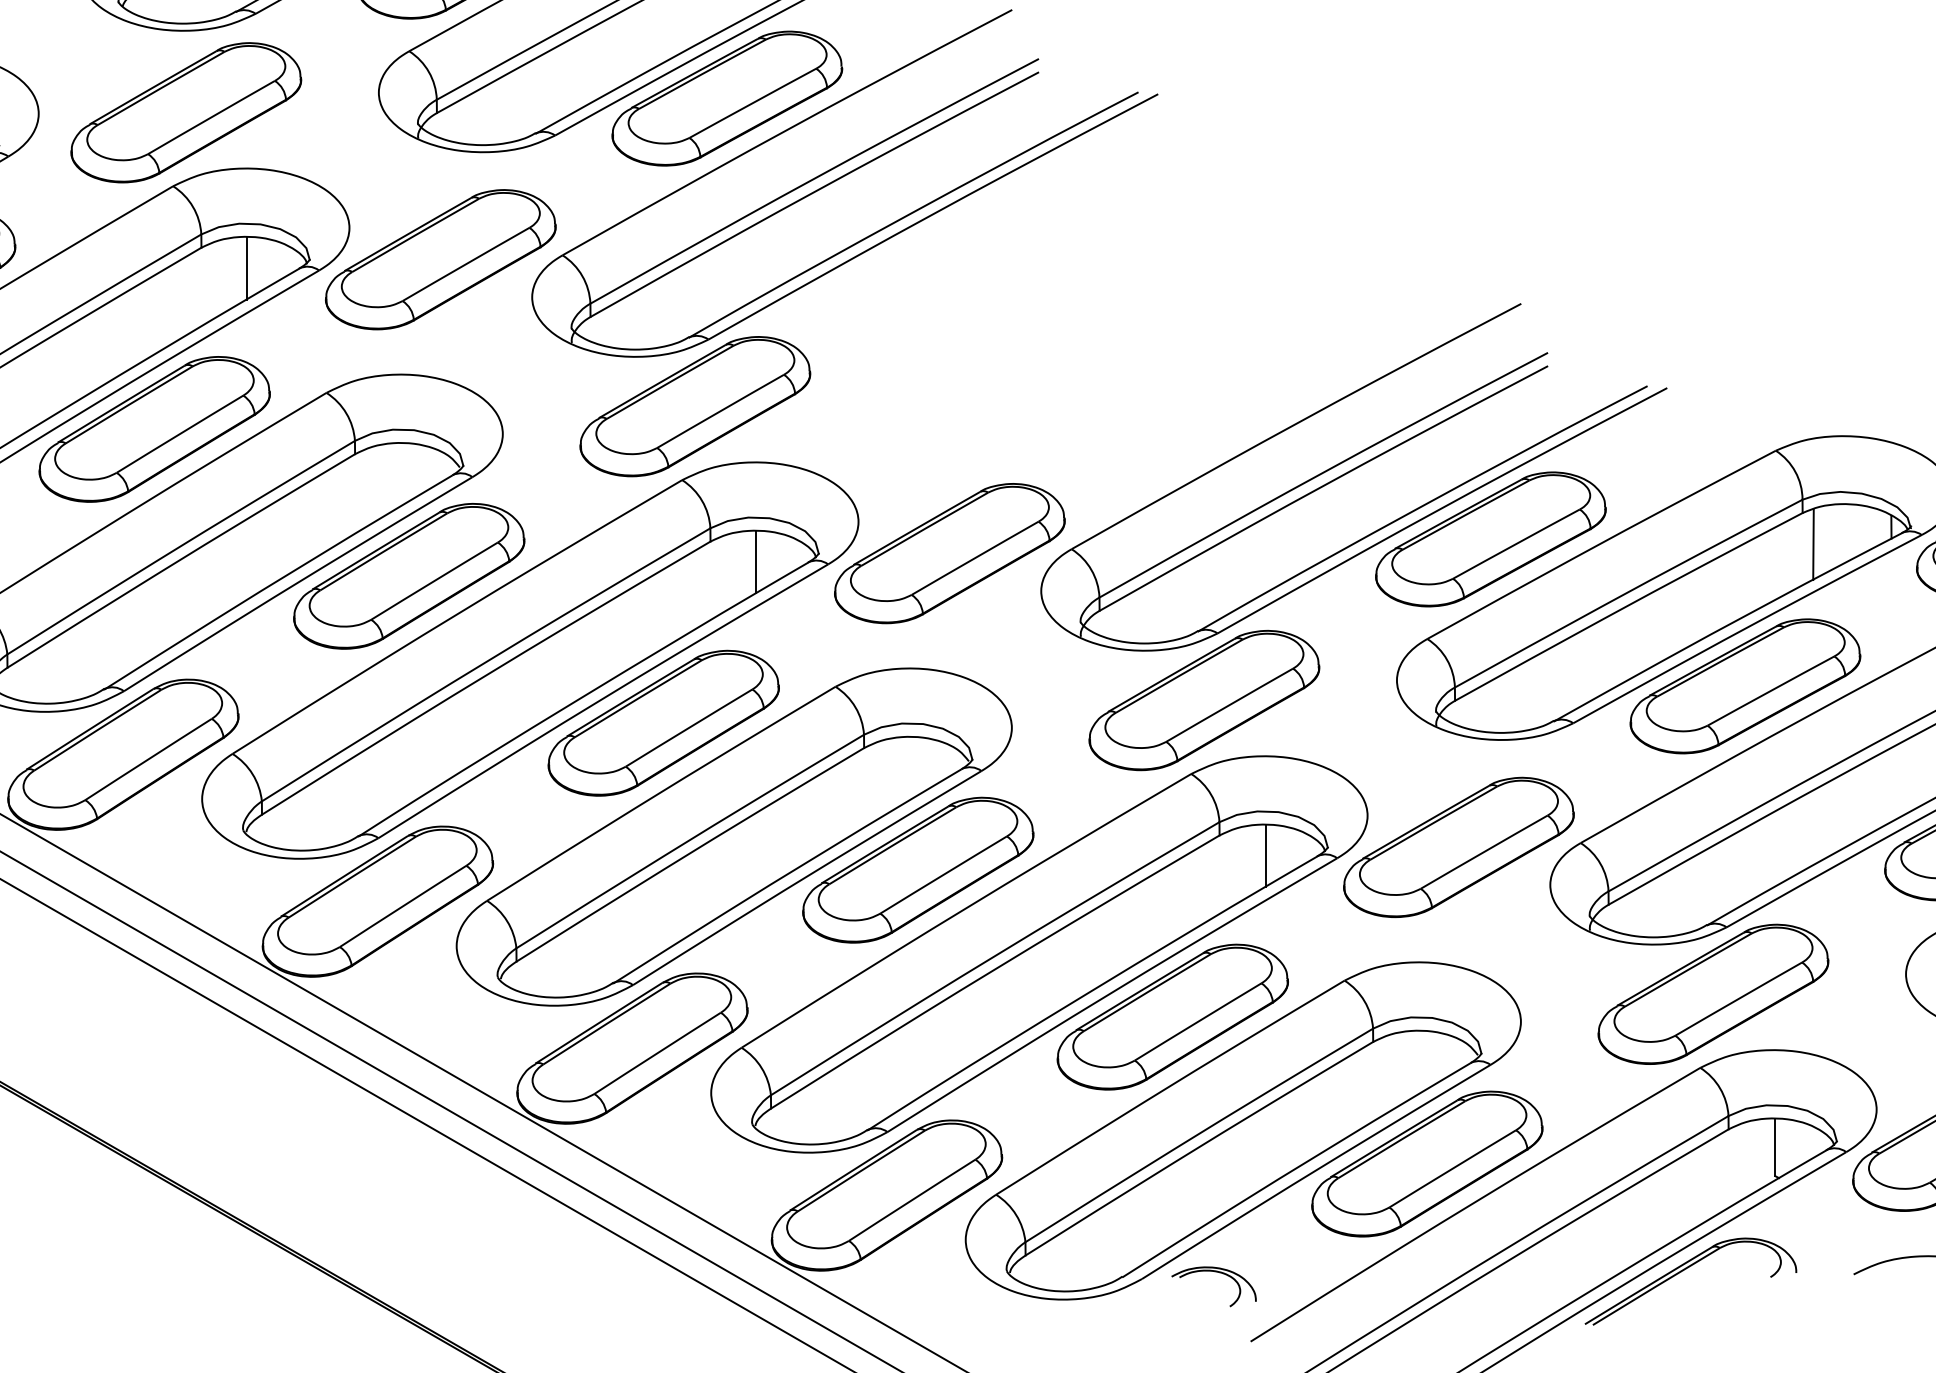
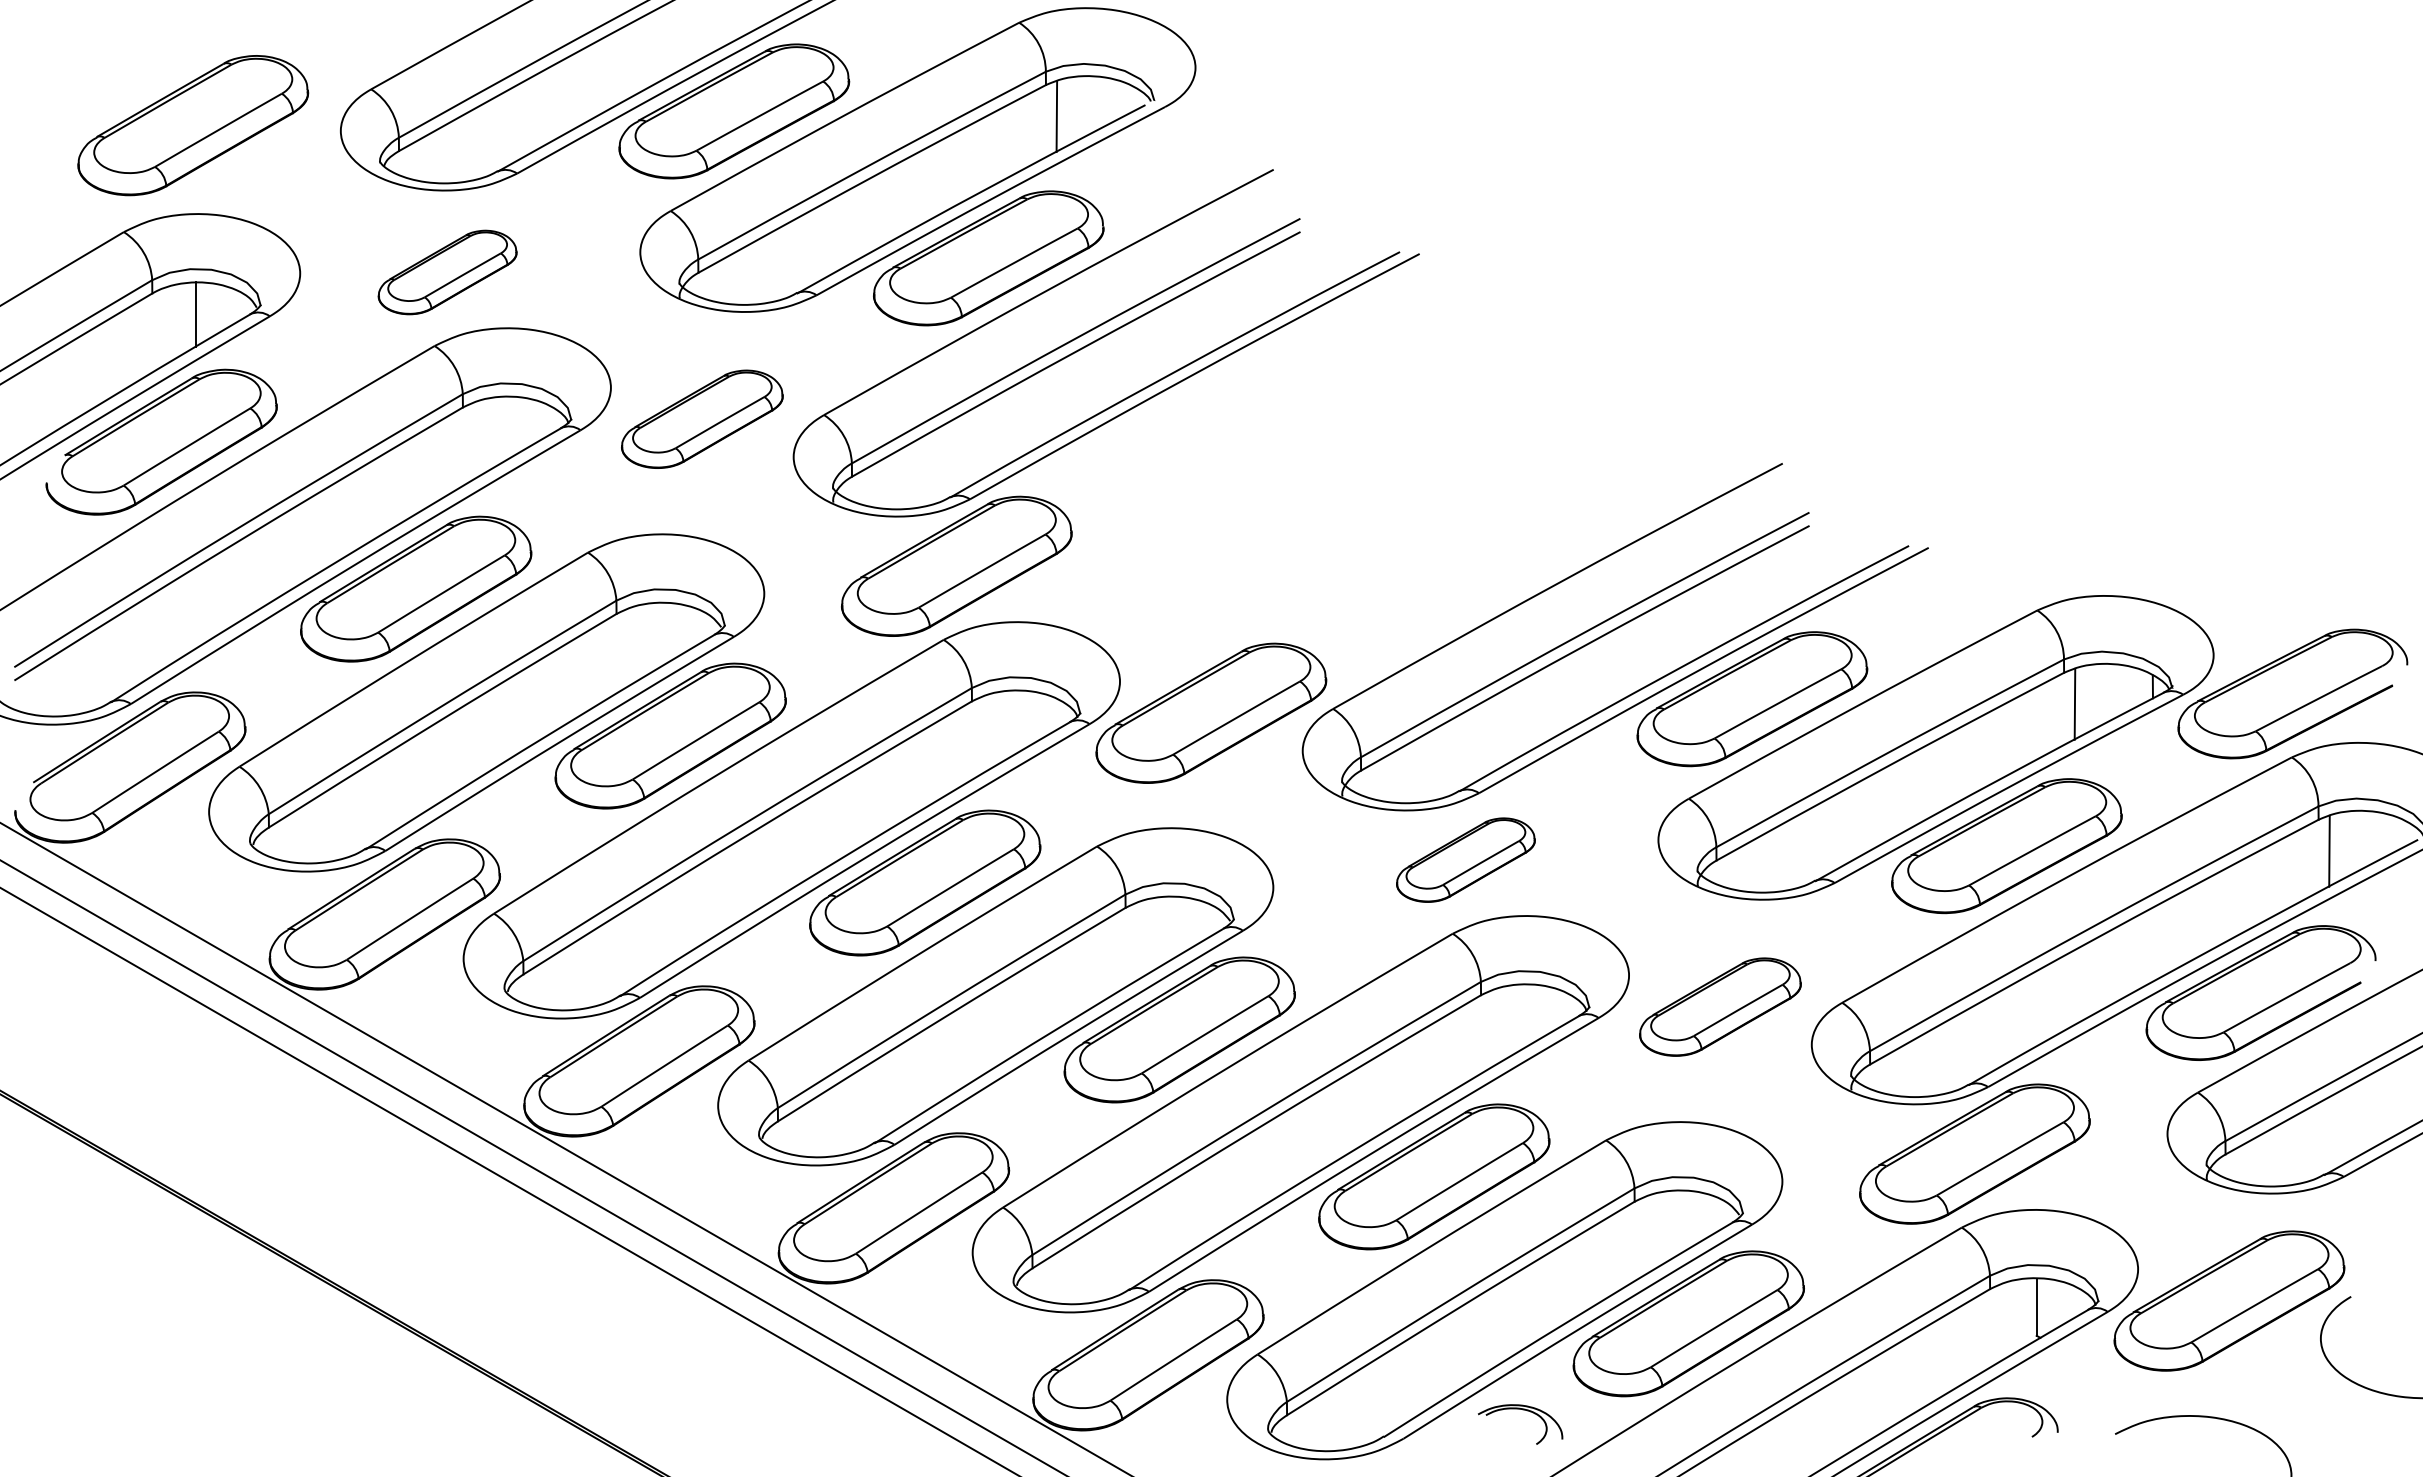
part: (186, 112) -> (447, 272), size x0.6
part: (441, 258) -> (702, 418), size x0.7
line: (247, 268) -> (508, 428), removed
line: (756, 561) -> (1017, 721), removed
part: (1204, 699) -> (1465, 859), size x0.6
part: (1459, 846) -> (1720, 1006), size x0.7
line: (1266, 855) -> (1527, 1015), removed
part: (1216, 1272) -> (1522, 1410), moved

